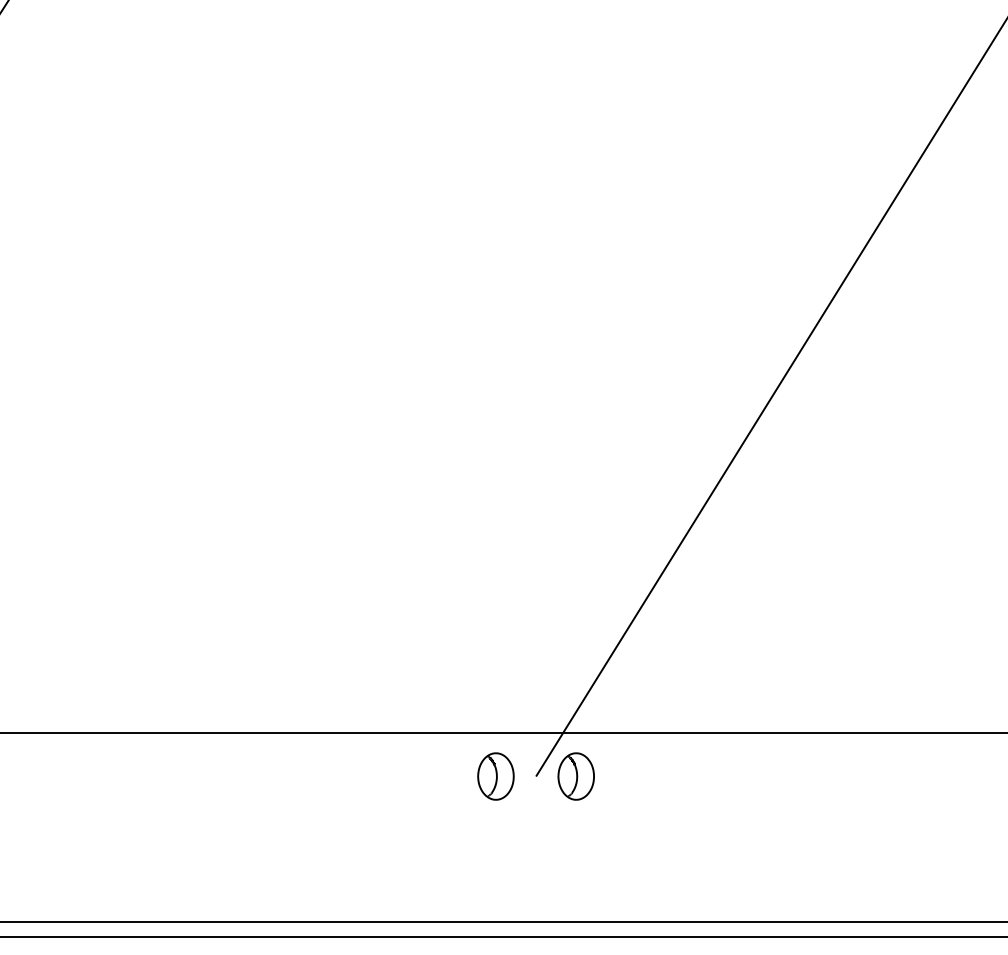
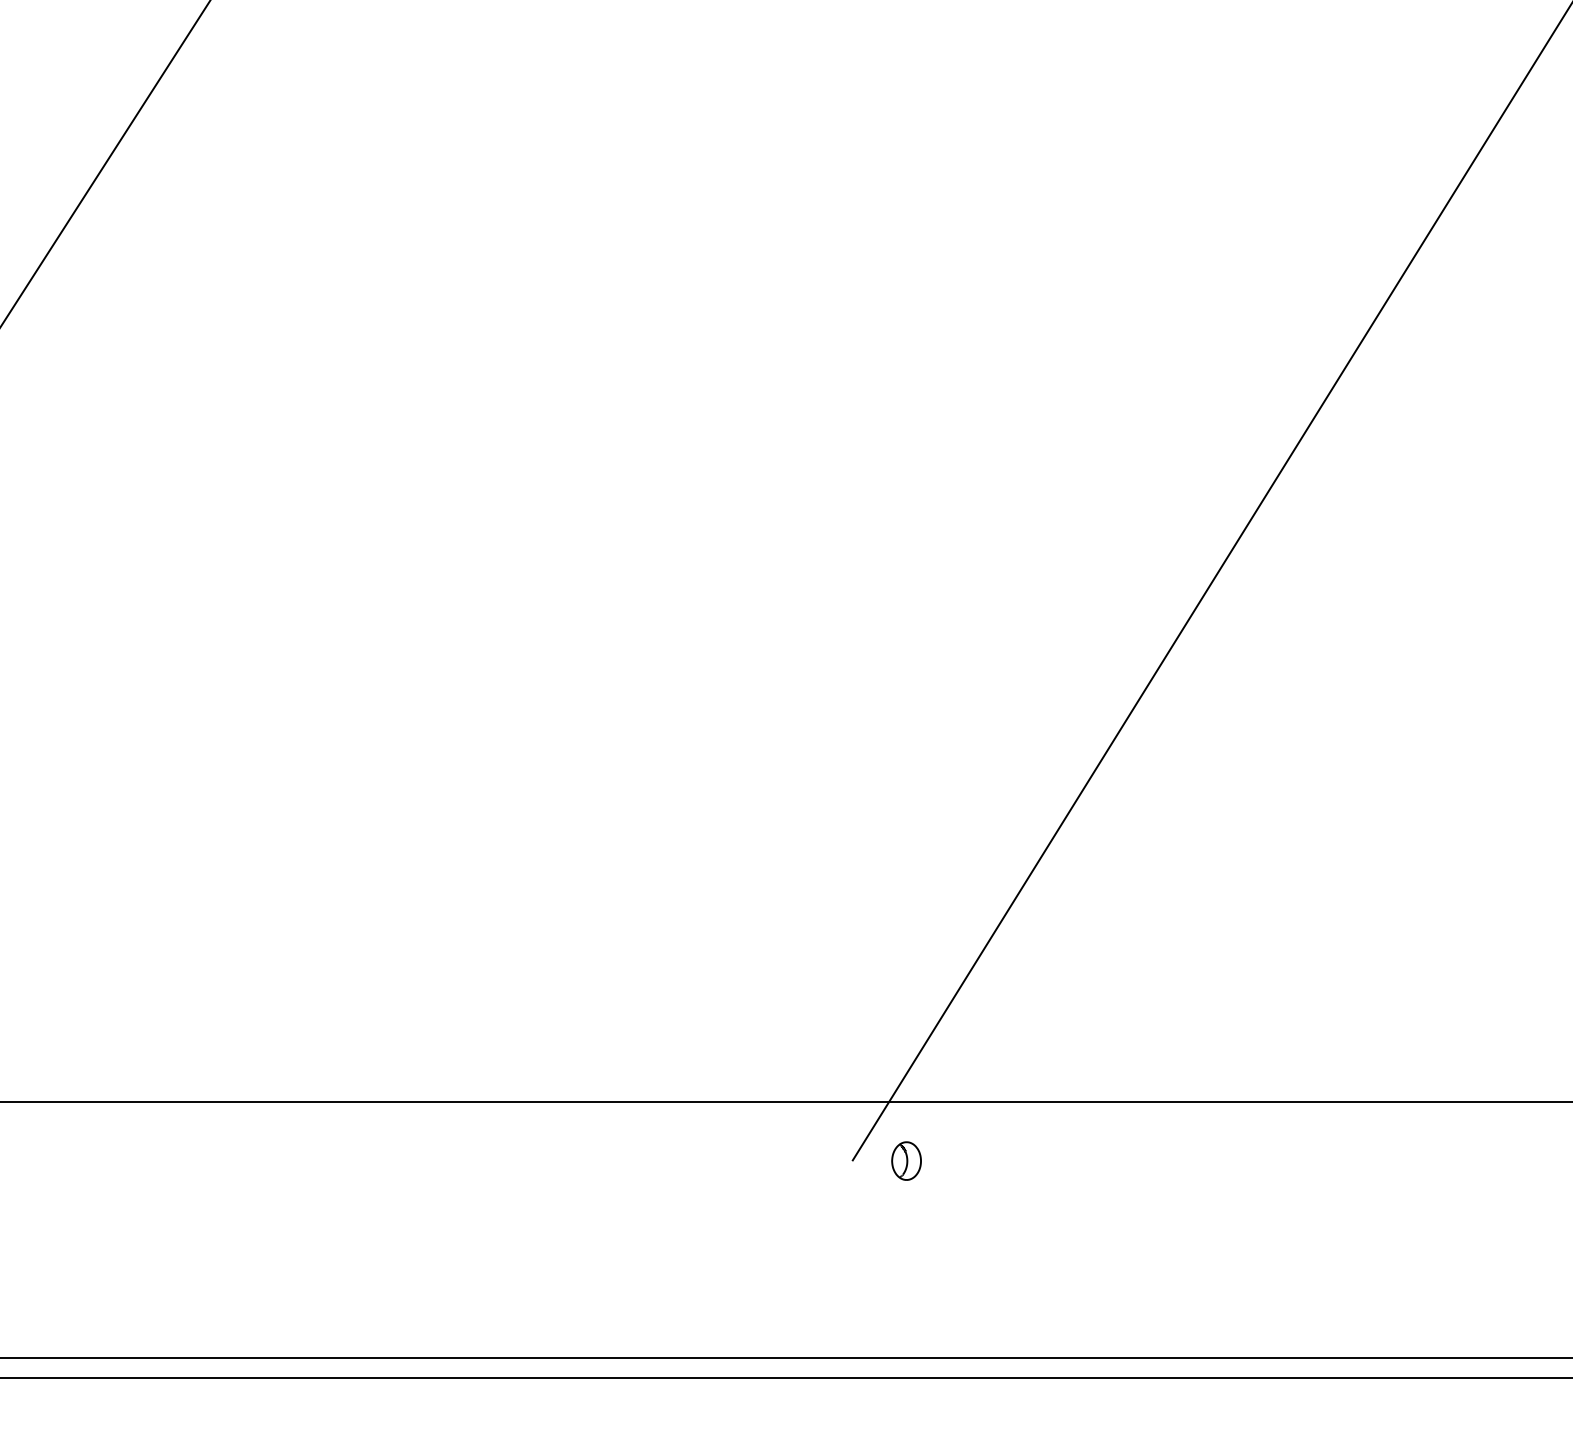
part: (495, 776) -> (797, 1160), removed
part: (576, 776) -> (906, 1160), size x0.6

